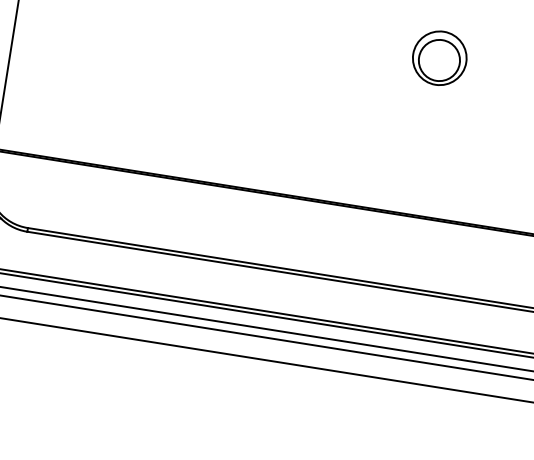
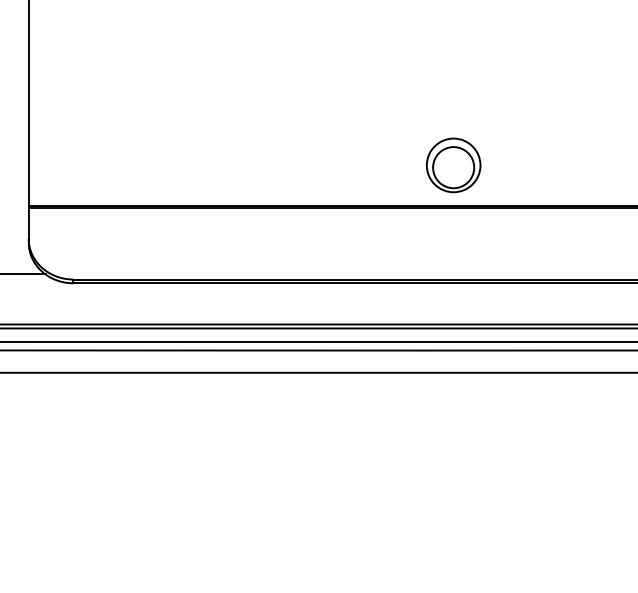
part: (439, 58) -> (453, 165), moved

